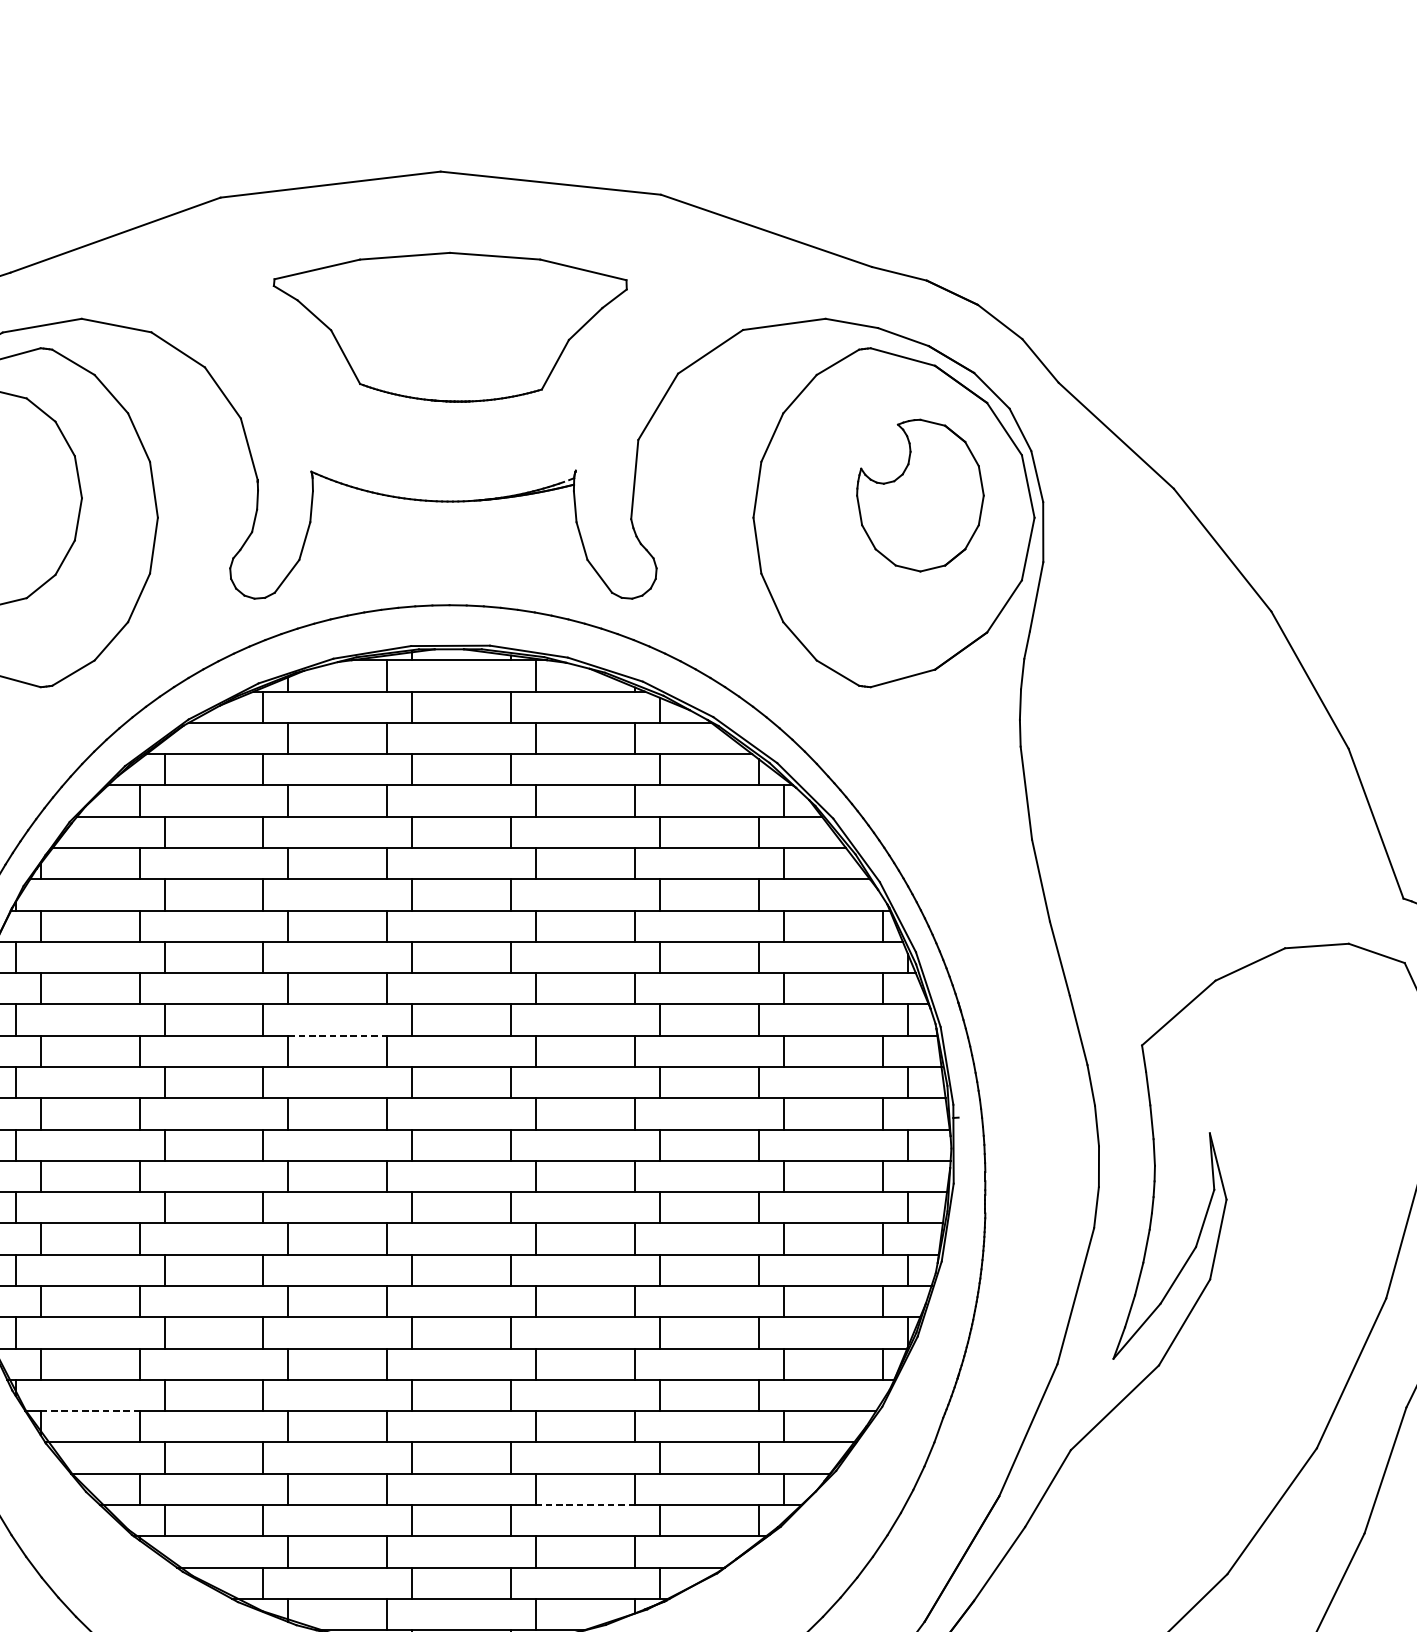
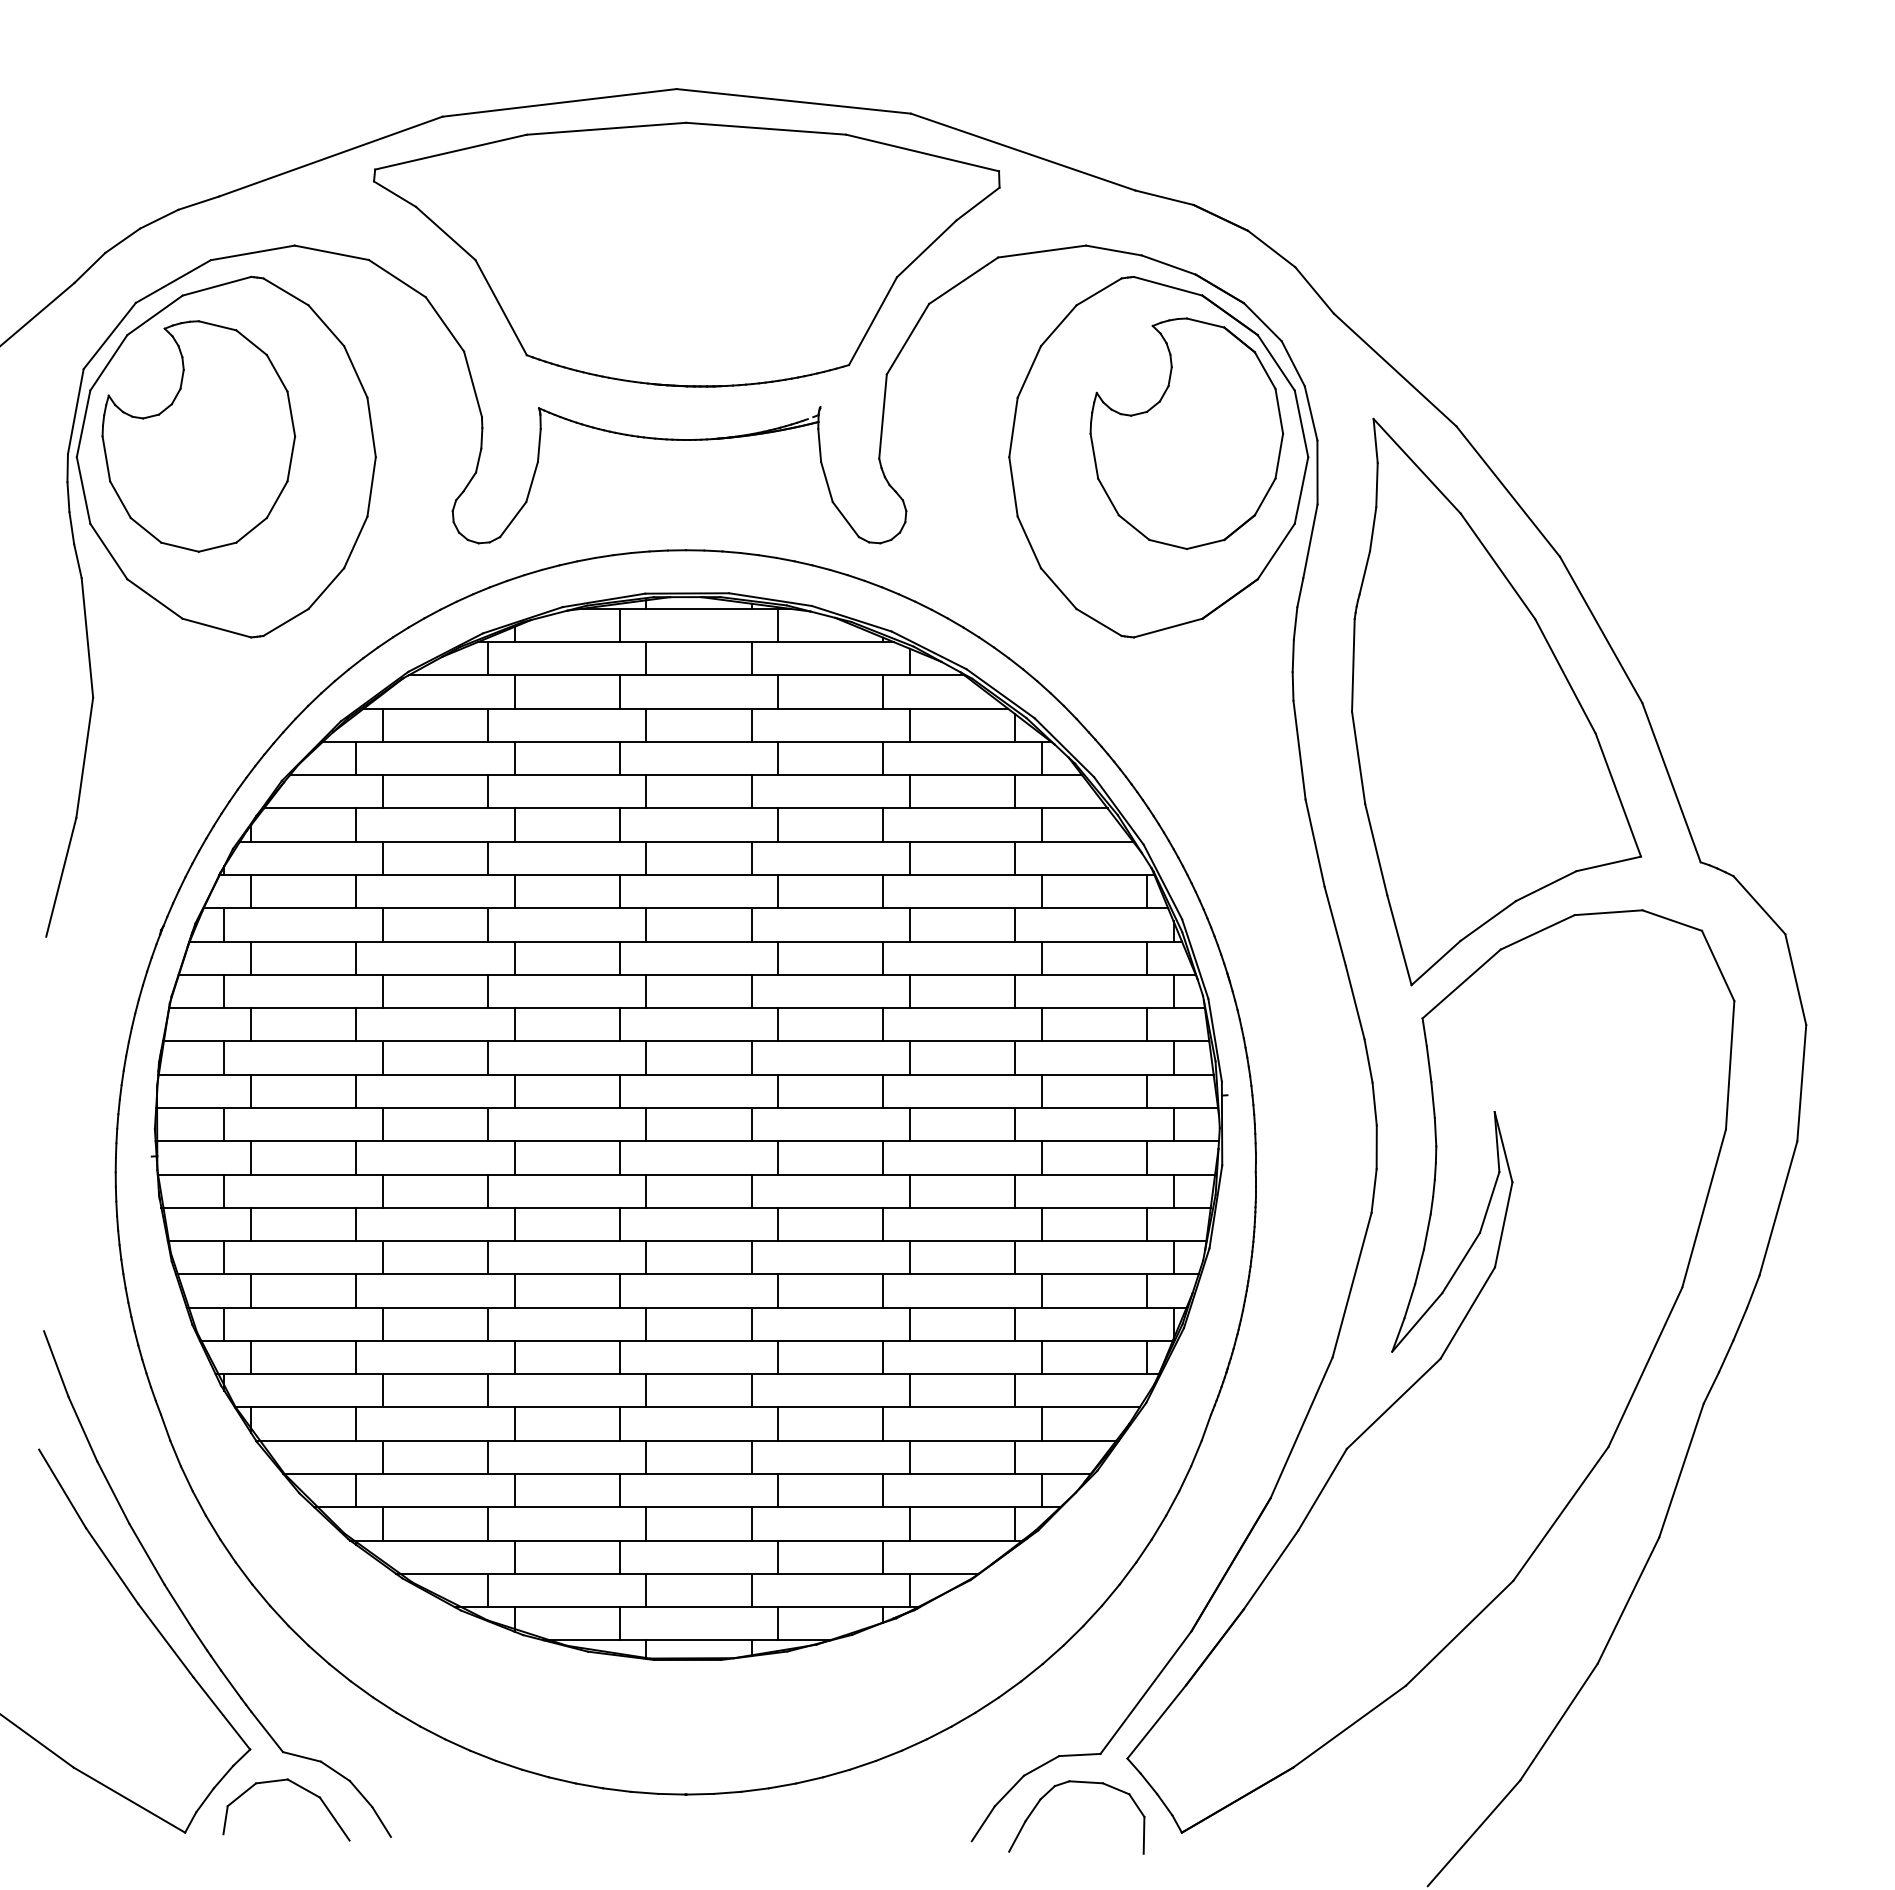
part: (449, 327) -> (686, 254), size x1.67
part: (920, 495) -> (1186, 433), size x1.43
part: (1211, 747) -> (1496, 701), added
line: (338, 1036) -> (567, 1008), dashed -> solid
line: (89, 1411) -> (303, 1407), dashed -> solid
line: (585, 1505) -> (830, 1507), dashed -> solid

